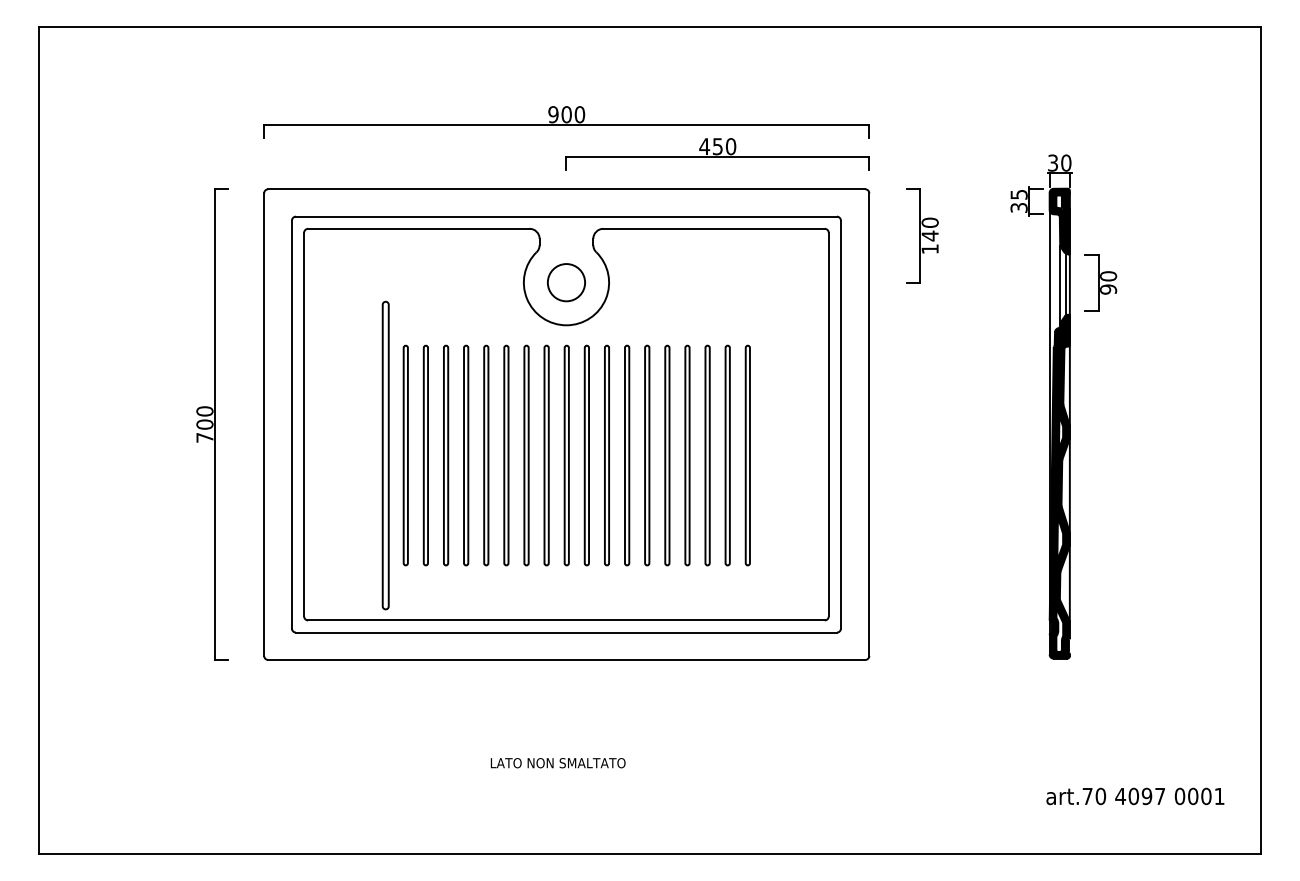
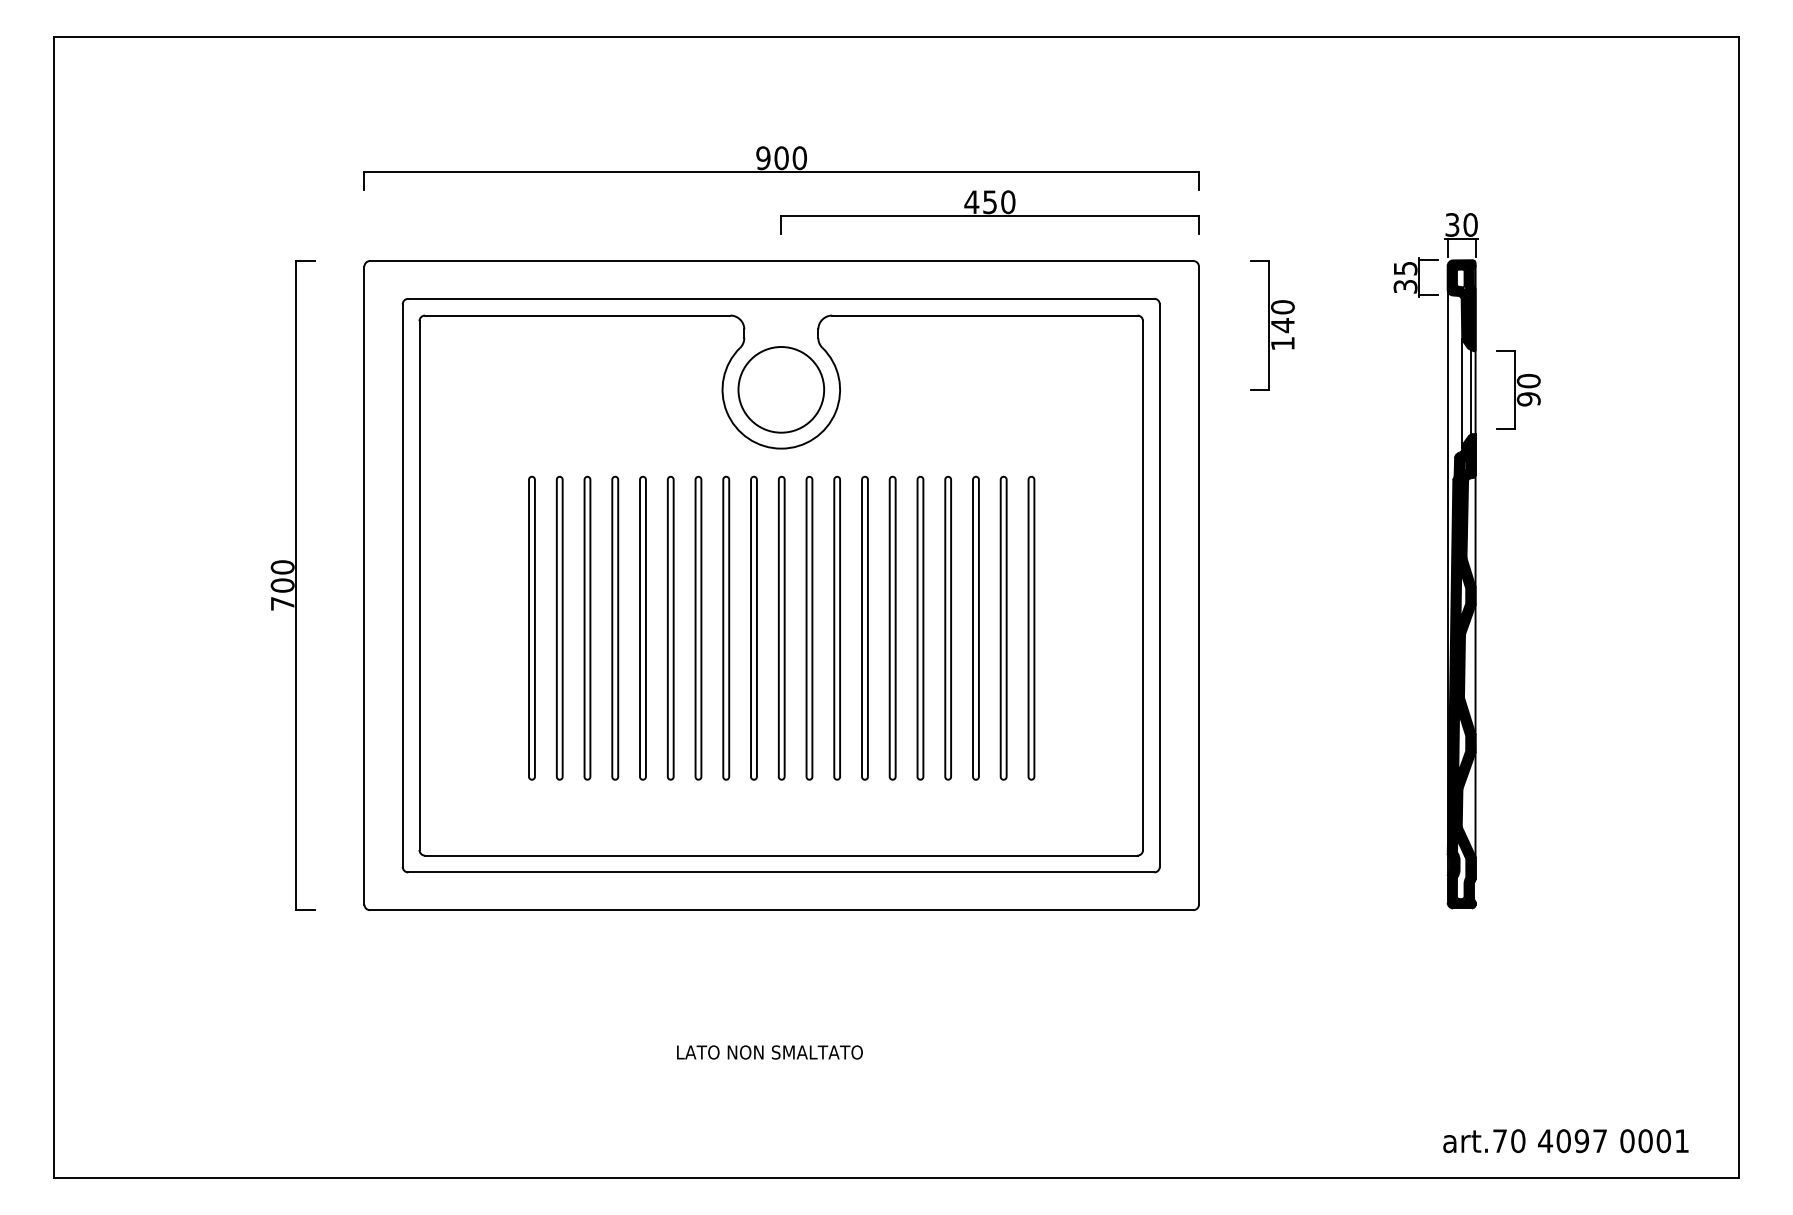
circle: (566, 282) -> (781, 389), size x1.67
part: (385, 455) -> (531, 628), size x0.71
text: (1135, 796) -> (1566, 1141), moved

